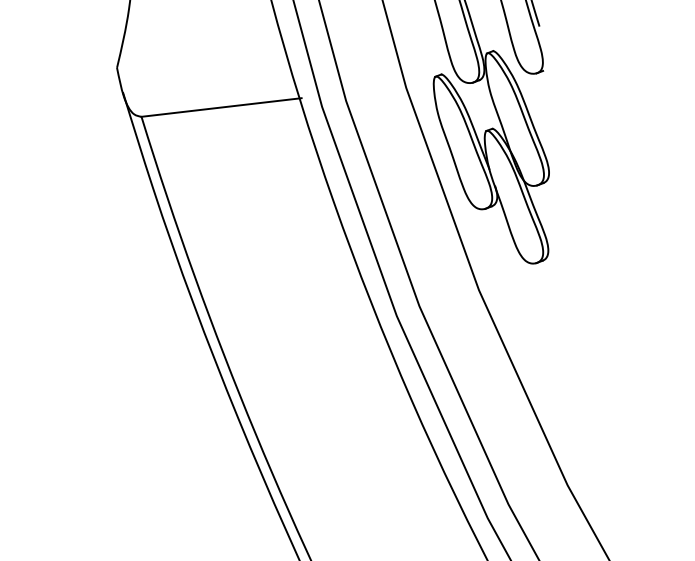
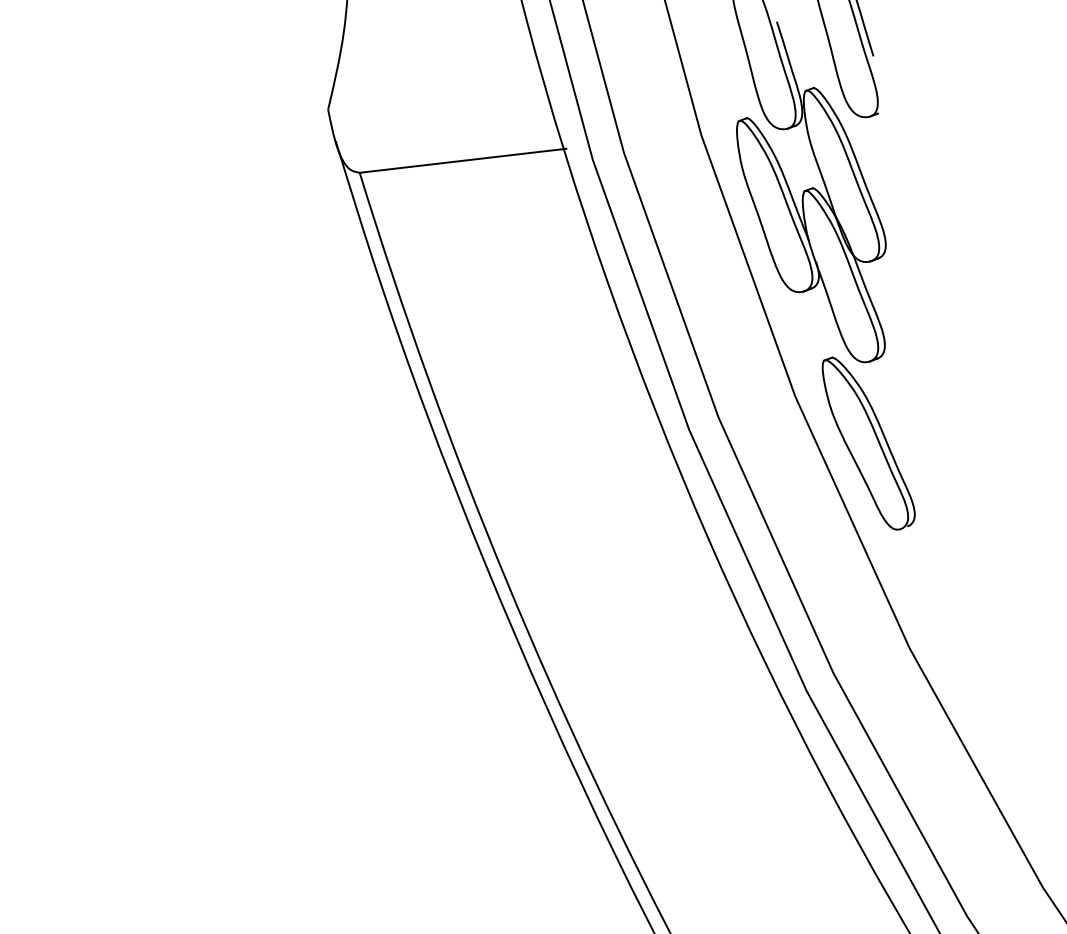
part: (535, 326) -> (868, 443), added

